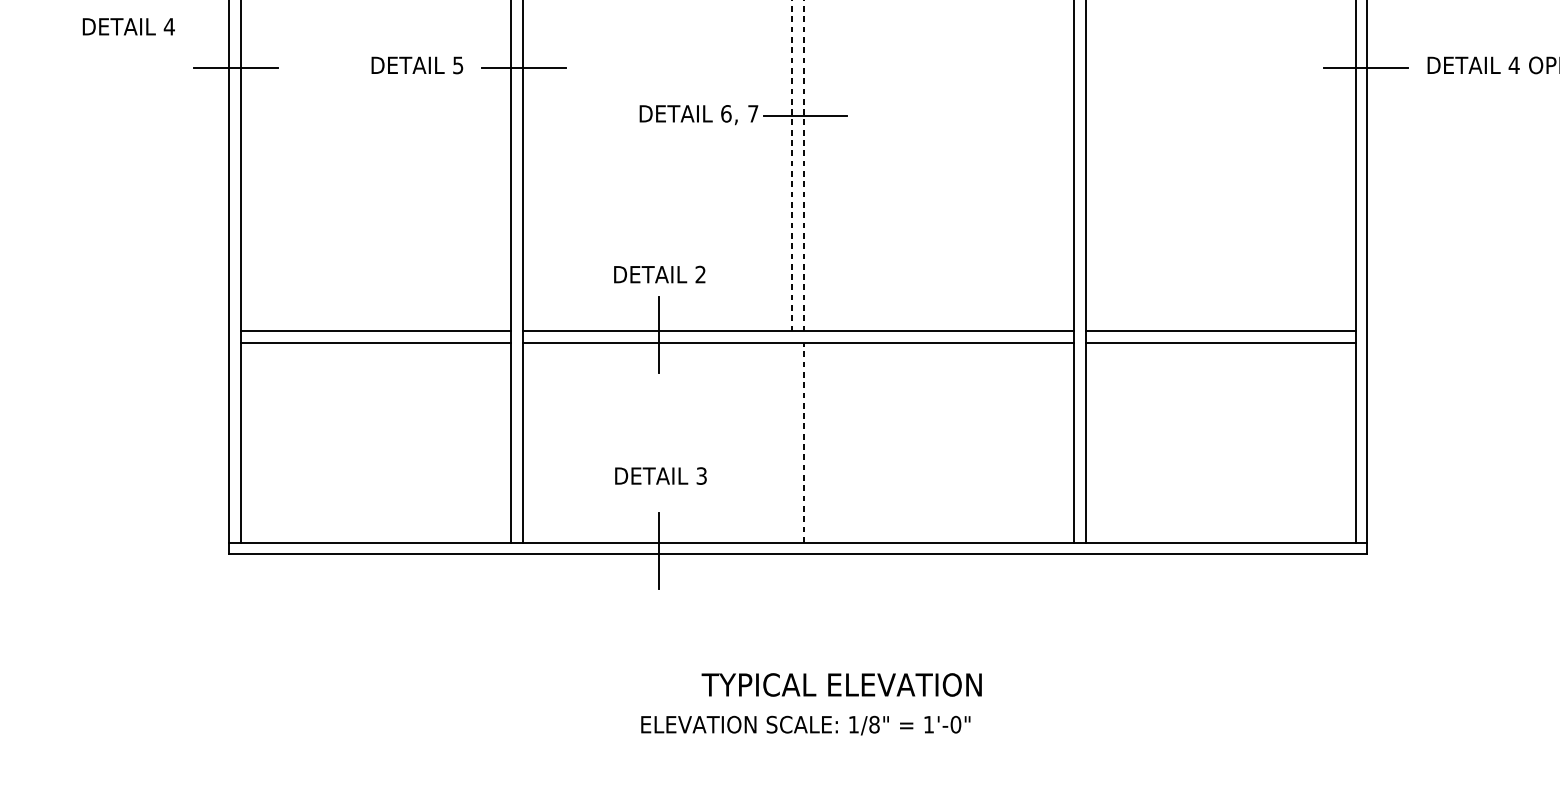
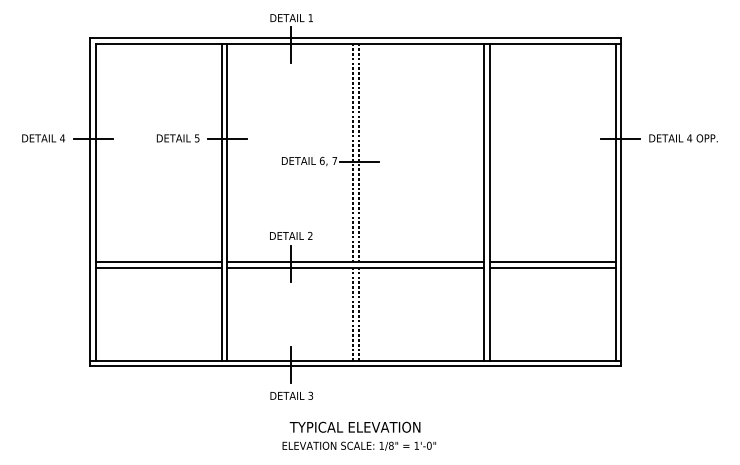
text: (128, 27) -> (43, 138), moved
line: (793, 440) -> (353, 313), added
text: (660, 475) -> (291, 395), moved
text: (840, 683) -> (354, 426), moved

